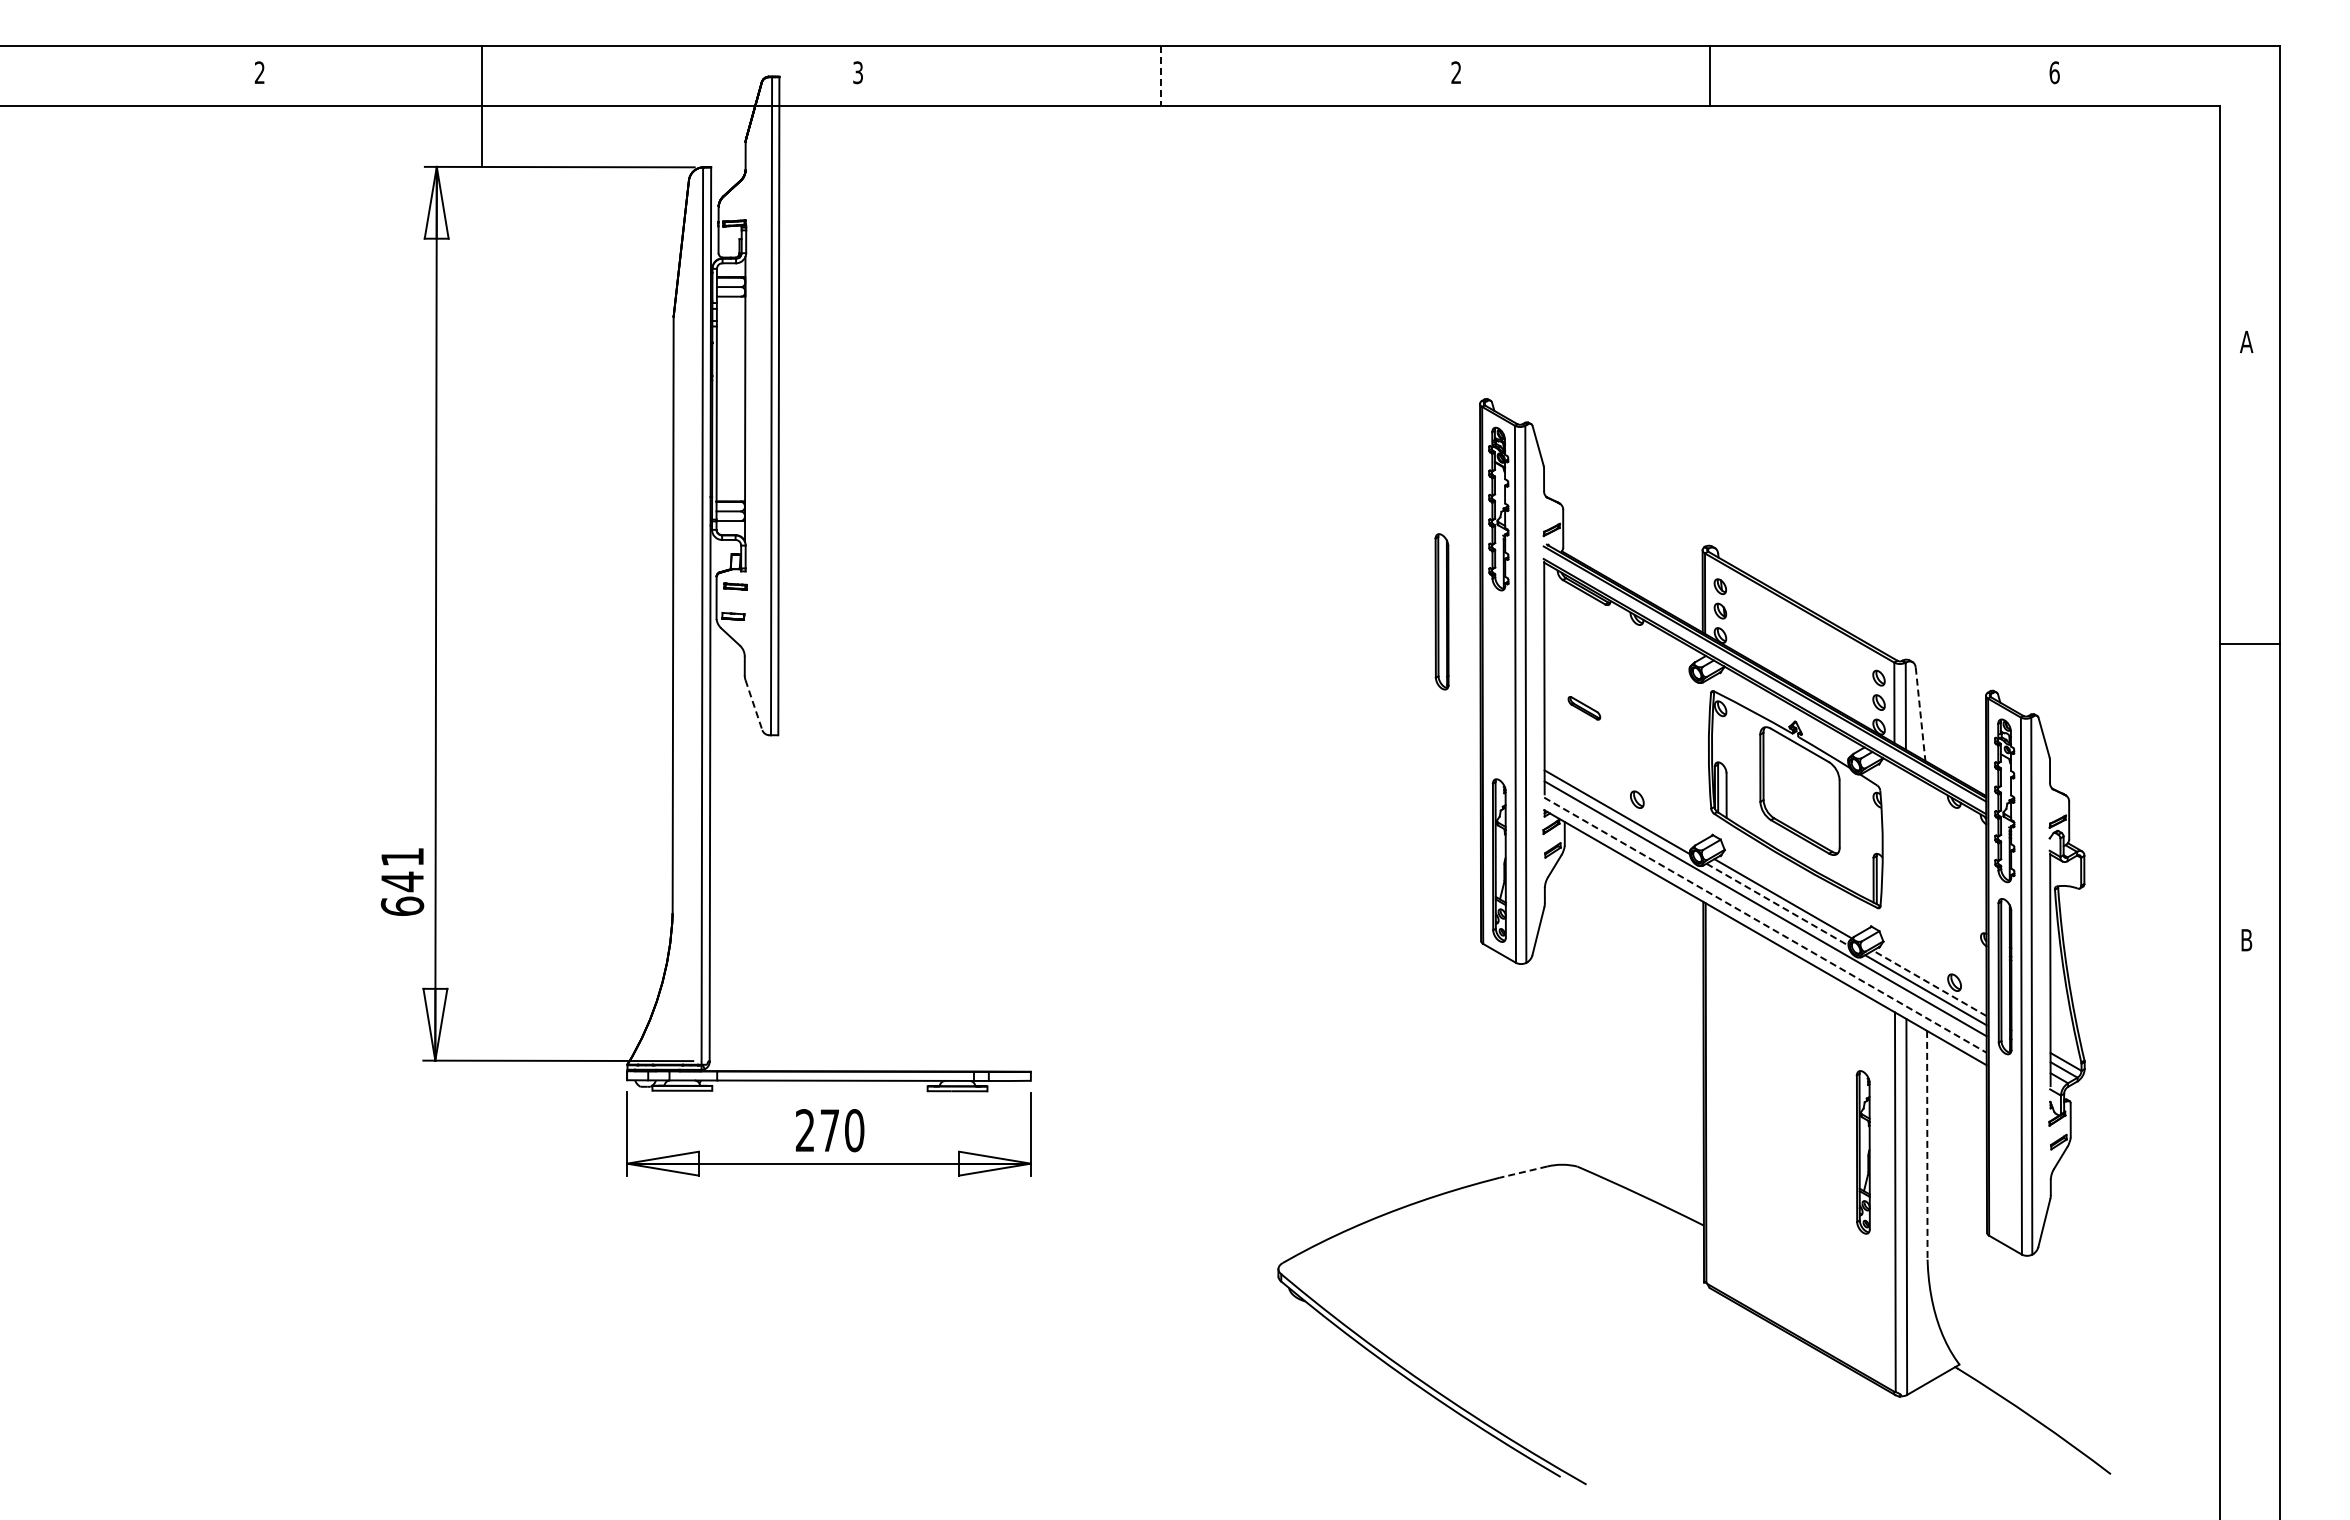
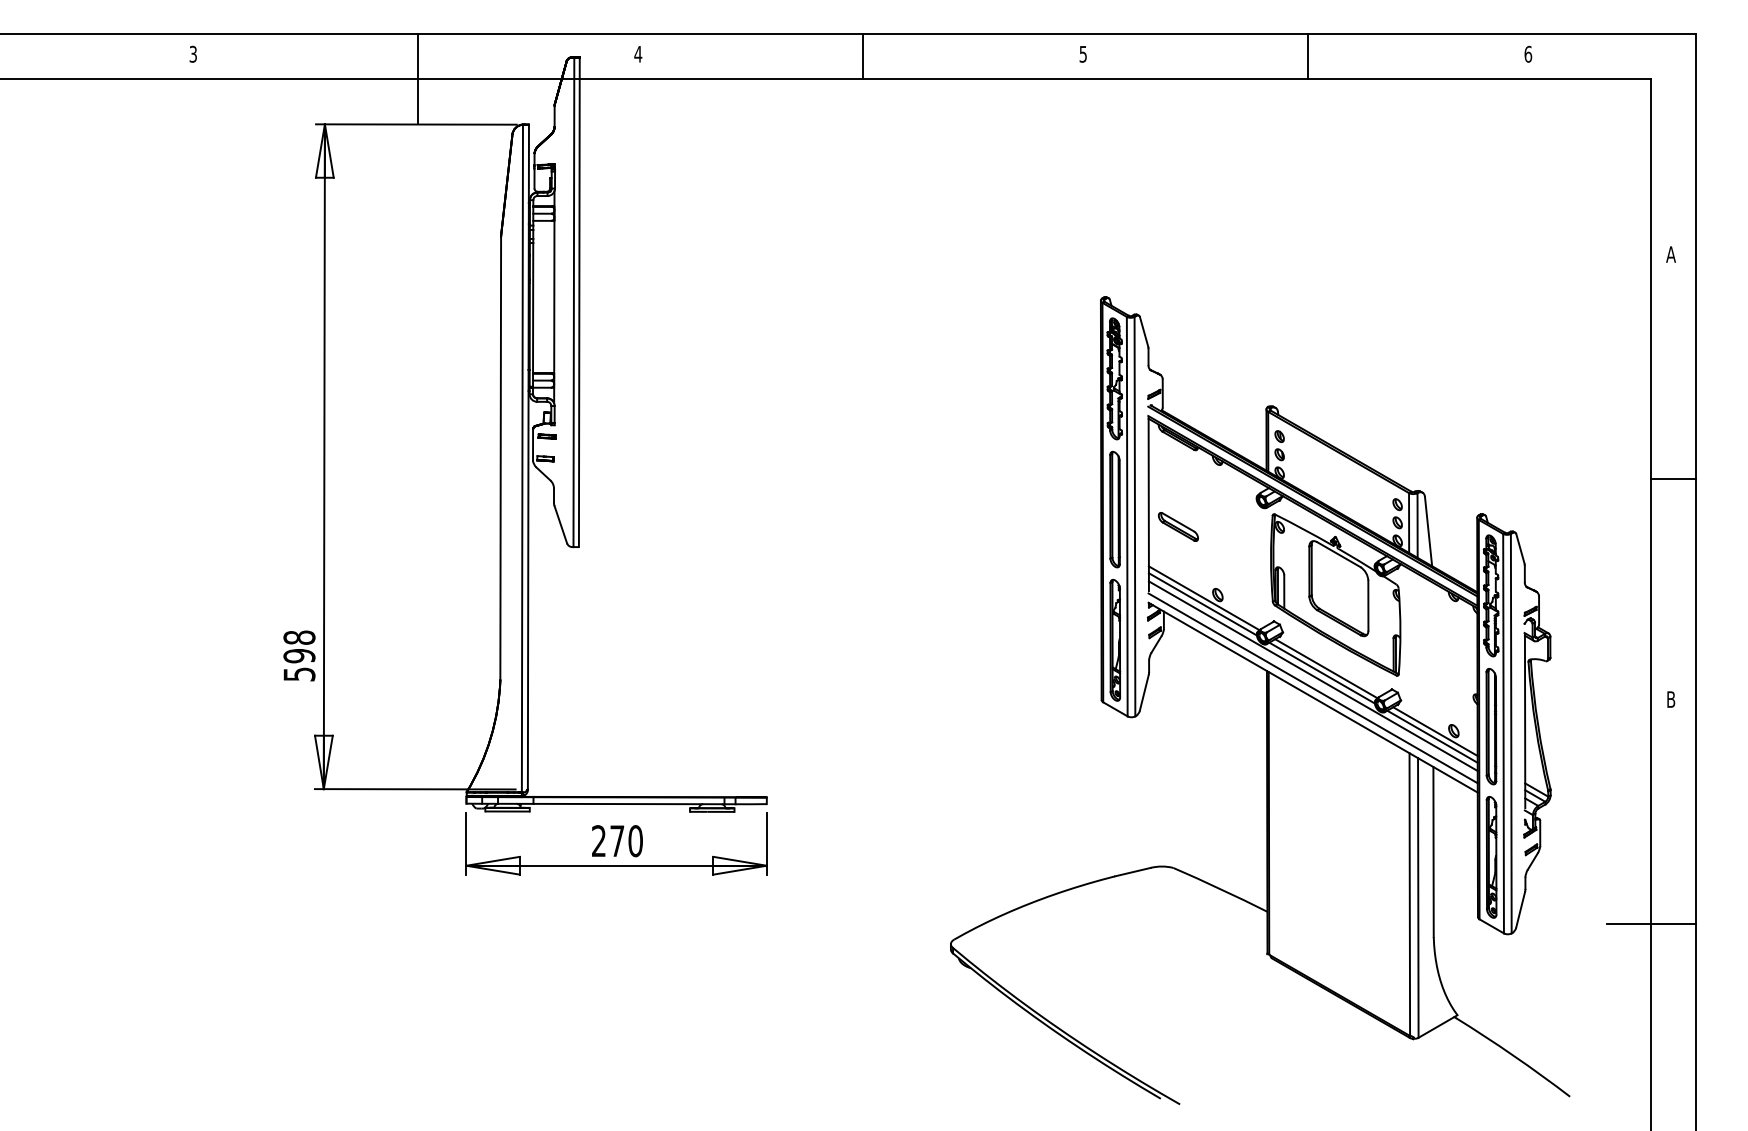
text: (259, 72) -> (193, 54), 2 -> 3
text: (857, 72) -> (637, 54), 3 -> 4
text: (1456, 72) -> (1083, 54), 2 -> 5
line: (1160, 75) -> (863, 56), dashed -> solid
line: (1710, 75) -> (1308, 56), moved
line: (482, 105) -> (418, 78), moved
part: (1441, 611) -> (1114, 509), moved
line: (754, 705) -> (561, 524), dashed -> solid
part: (1584, 708) -> (1178, 527), size x1.67
line: (1920, 714) -> (1428, 531), dashed -> solid
line: (1618, 803) -> (1203, 597), added
text: (402, 881) -> (299, 655), 641 -> 598
line: (1777, 904) -> (1322, 672), dashed -> solid
line: (1765, 925) -> (1313, 688), dashed -> solid
line: (1929, 983) -> (1435, 731), dashed -> solid
line: (1927, 1145) -> (1433, 852), dashed -> solid
part: (1862, 1152) -> (1490, 857), moved
line: (1523, 1172) -> (1133, 872), dashed -> solid
line: (2219, 1242) -> (1650, 924), added

